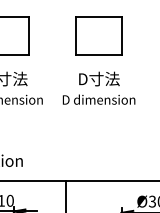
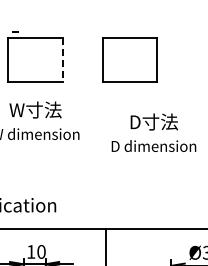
line: (28, 35) -> (62, 59), solid -> dashed
part: (98, 35) -> (129, 59), moved
text: (98, 88) -> (153, 132), moved

